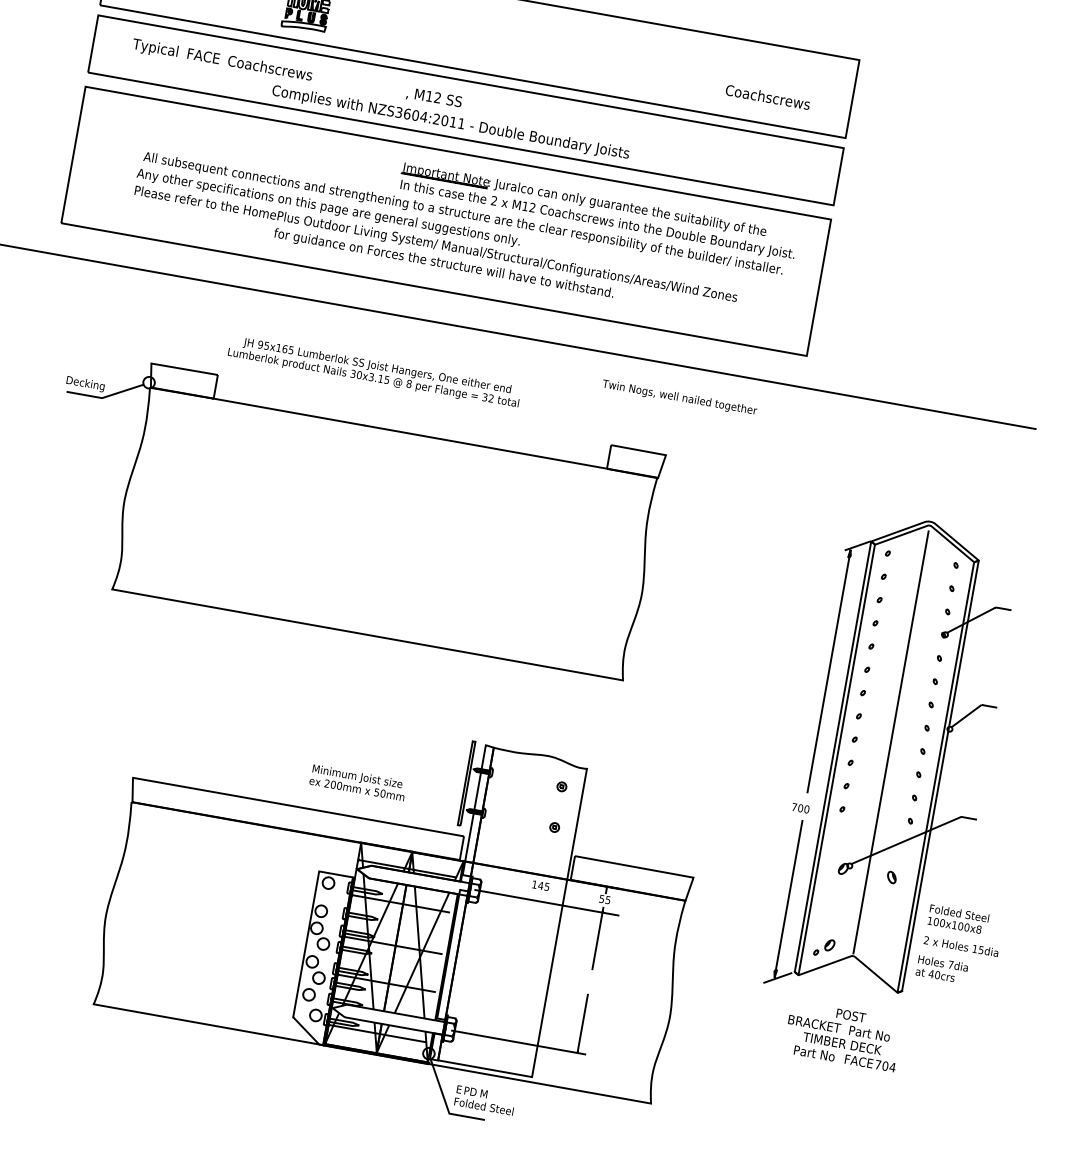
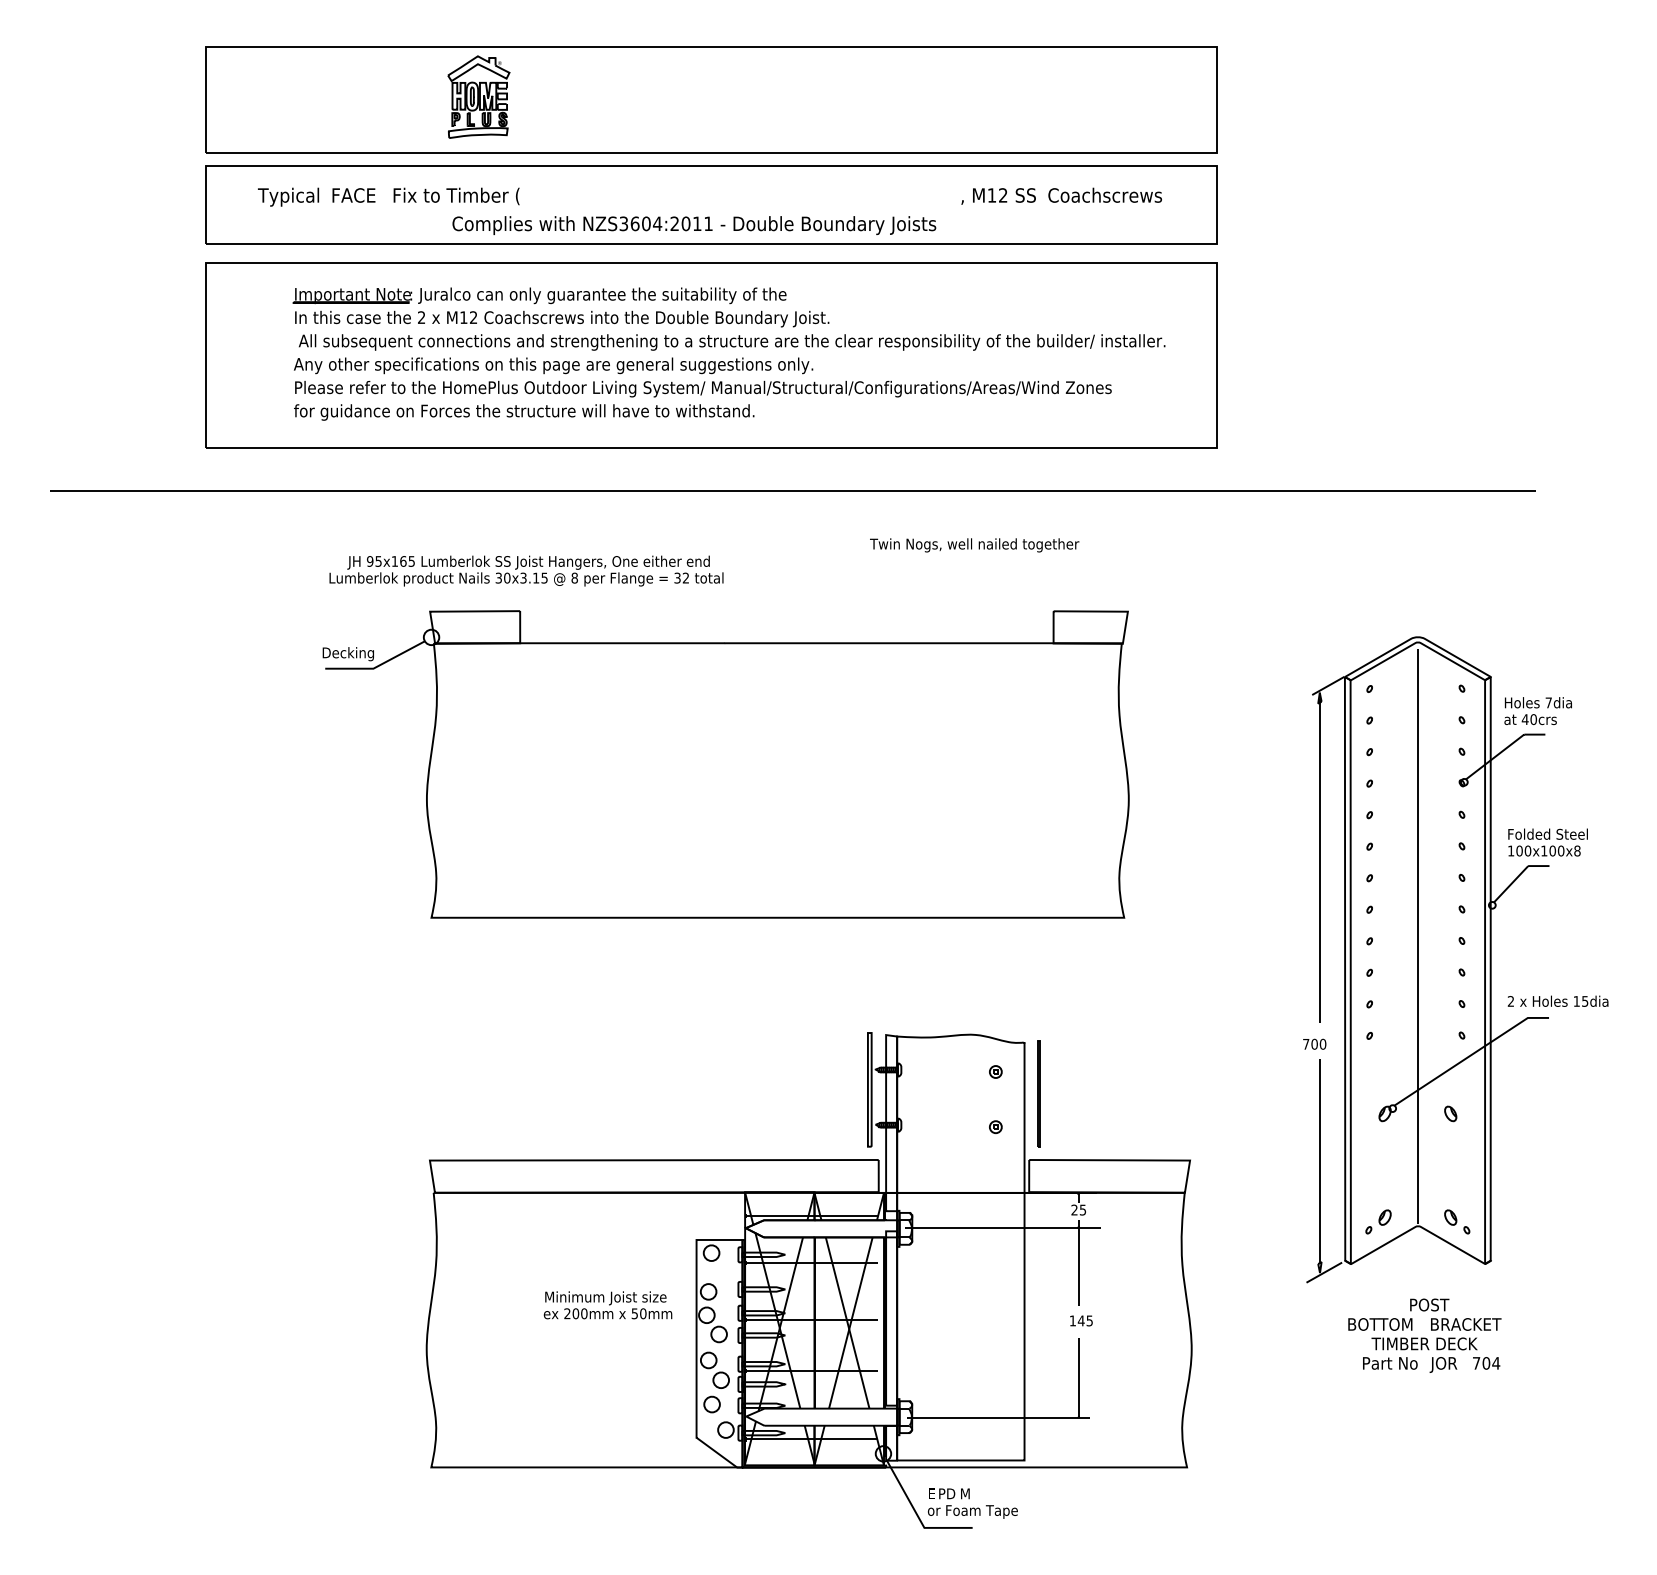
text: (277, 70) -> (453, 196), Coachscrews -> Fix to Timber (
text: (767, 96) -> (1104, 194), moved
text: (434, 98) -> (998, 196), moved
part: (598, 206) -> (560, 300), moved
text: (444, 264) -> (524, 412), moved
text: (374, 371) -> (526, 570), moved
text: (679, 398) -> (974, 545), moved
part: (349, 515) -> (725, 764), moved
text: (357, 782) -> (607, 1305), moved
line: (590, 808) -> (1038, 1093), added
text: (541, 885) -> (1081, 1320), moved
text: (601, 898) -> (1074, 1209), 55 -> 25
text: (958, 919) -> (1547, 842), moved
text: (960, 945) -> (1557, 1000), moved
part: (882, 957) -> (1457, 1221), added
text: (941, 969) -> (1537, 711), moved
text: (818, 1024) -> (1388, 1324), BRACKET -> BOTTOM
text: (875, 1034) -> (1466, 1324), Part No -> BRACKET
text: (858, 1062) -> (1449, 1364), FACE -> JOR
text: (487, 1107) -> (972, 1511), Folded Steel -> or Foam Tape

